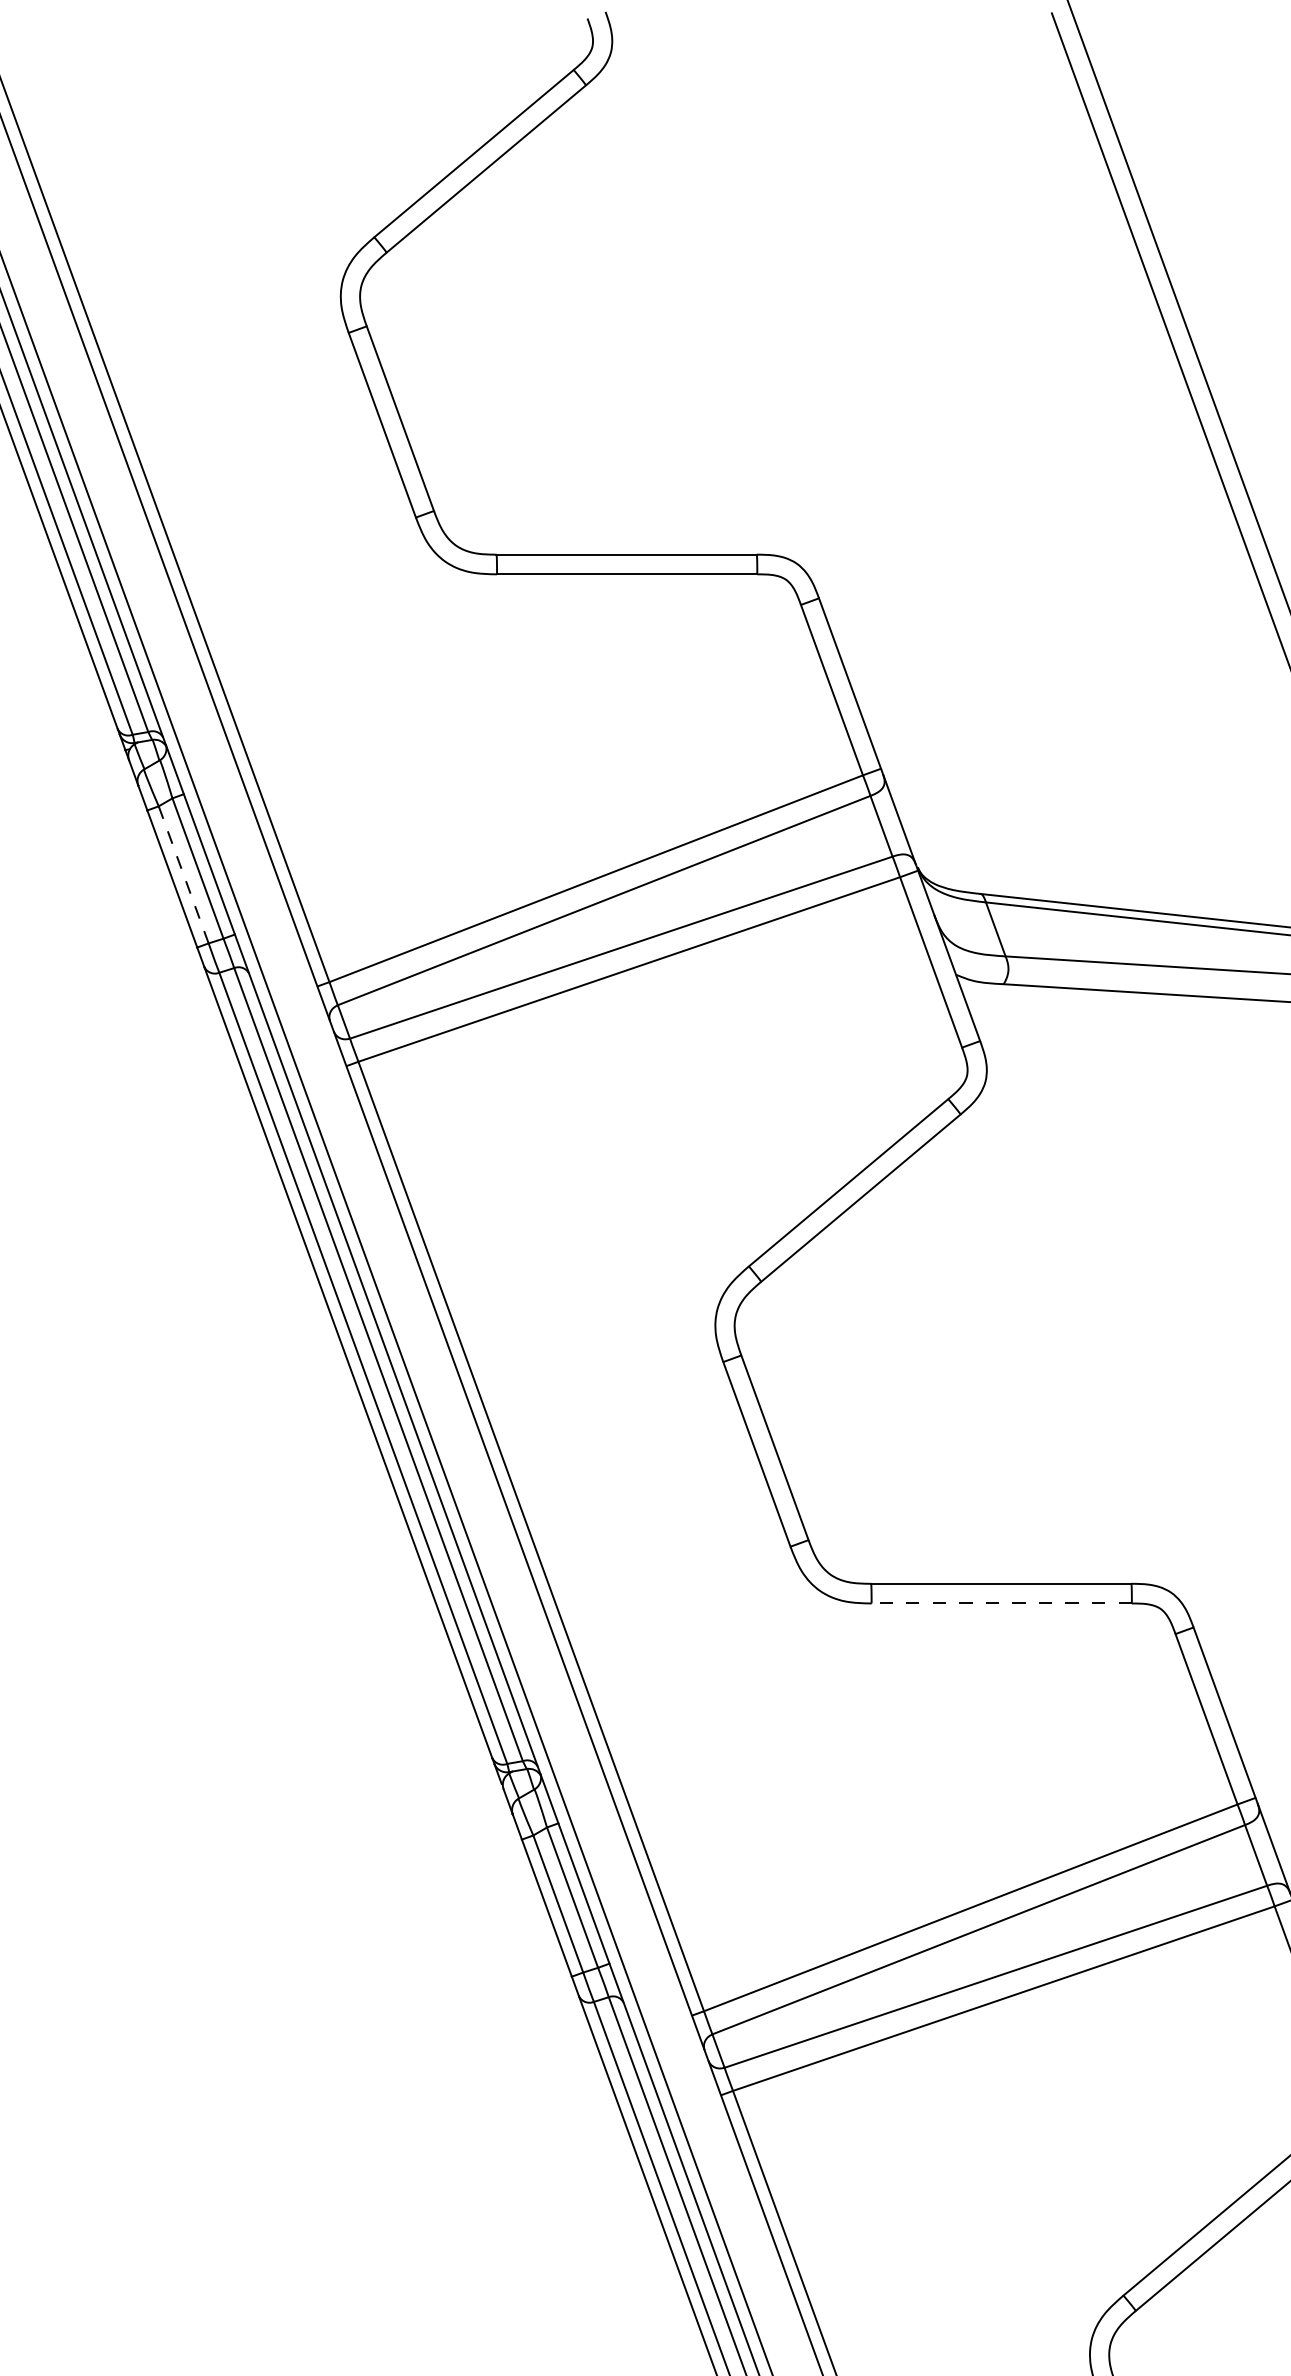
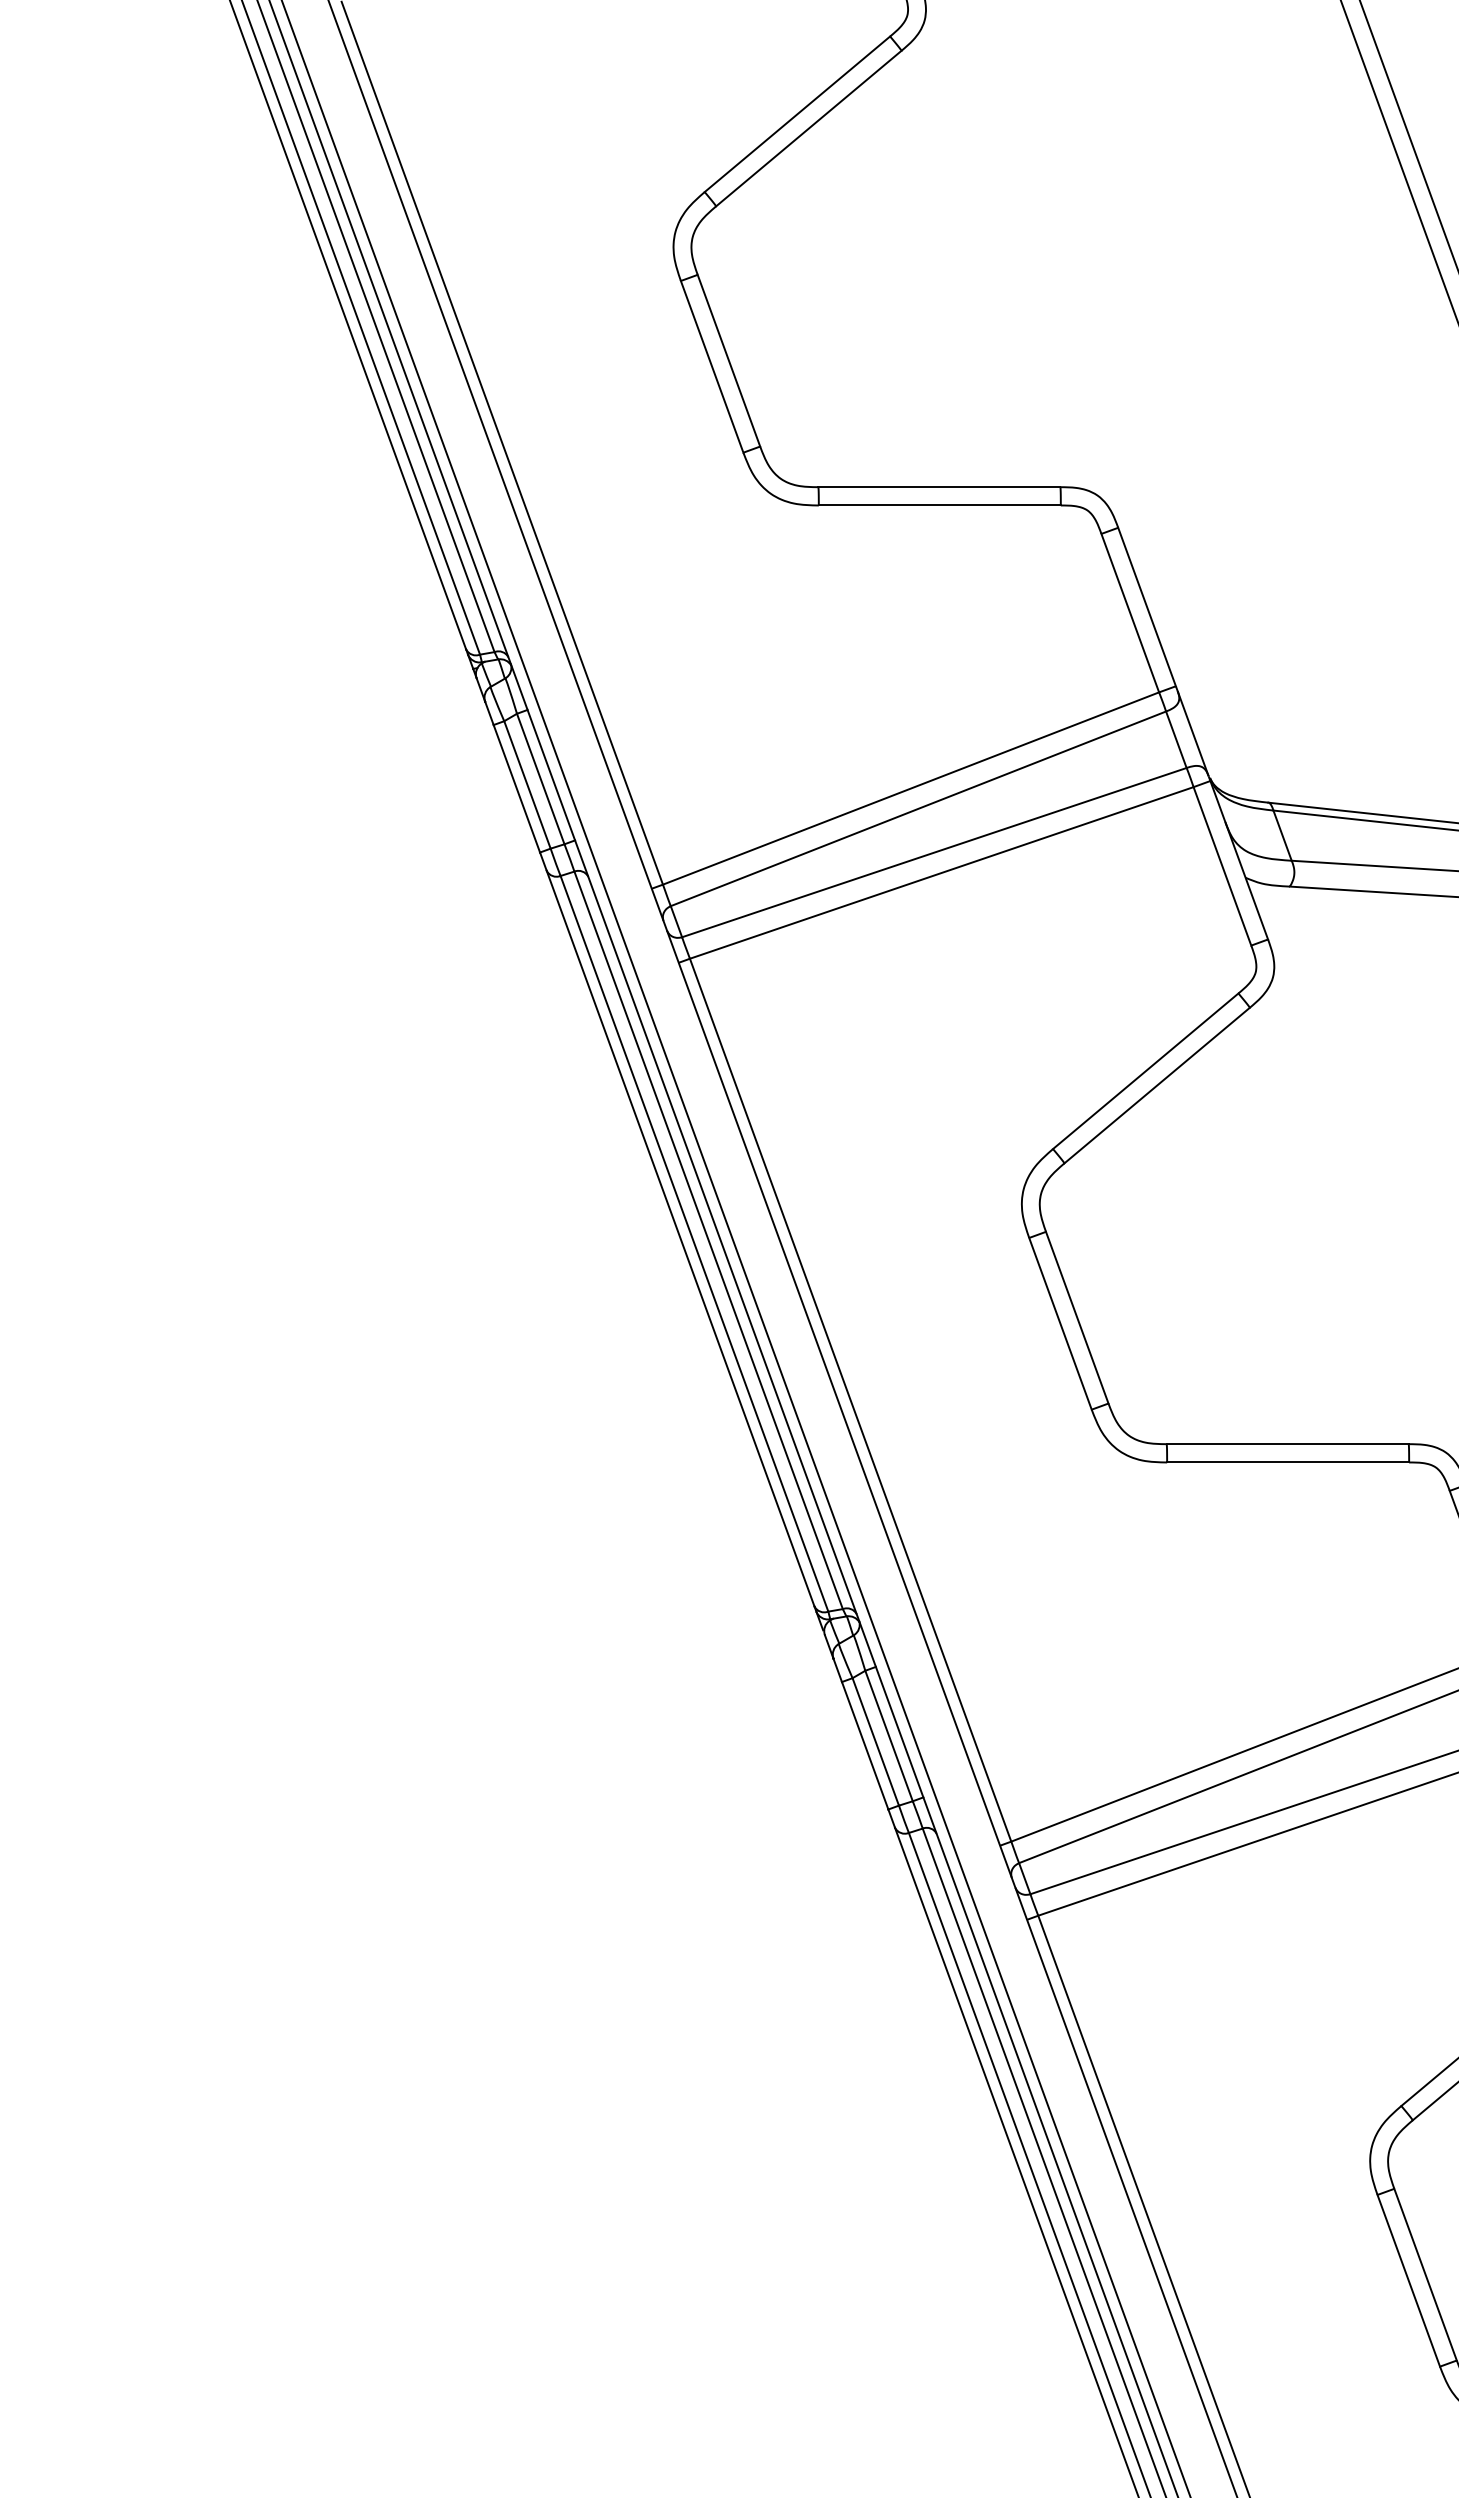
line: (183, 874) -> (527, 784), dashed -> solid
line: (1001, 1603) -> (1287, 1462), dashed -> solid

